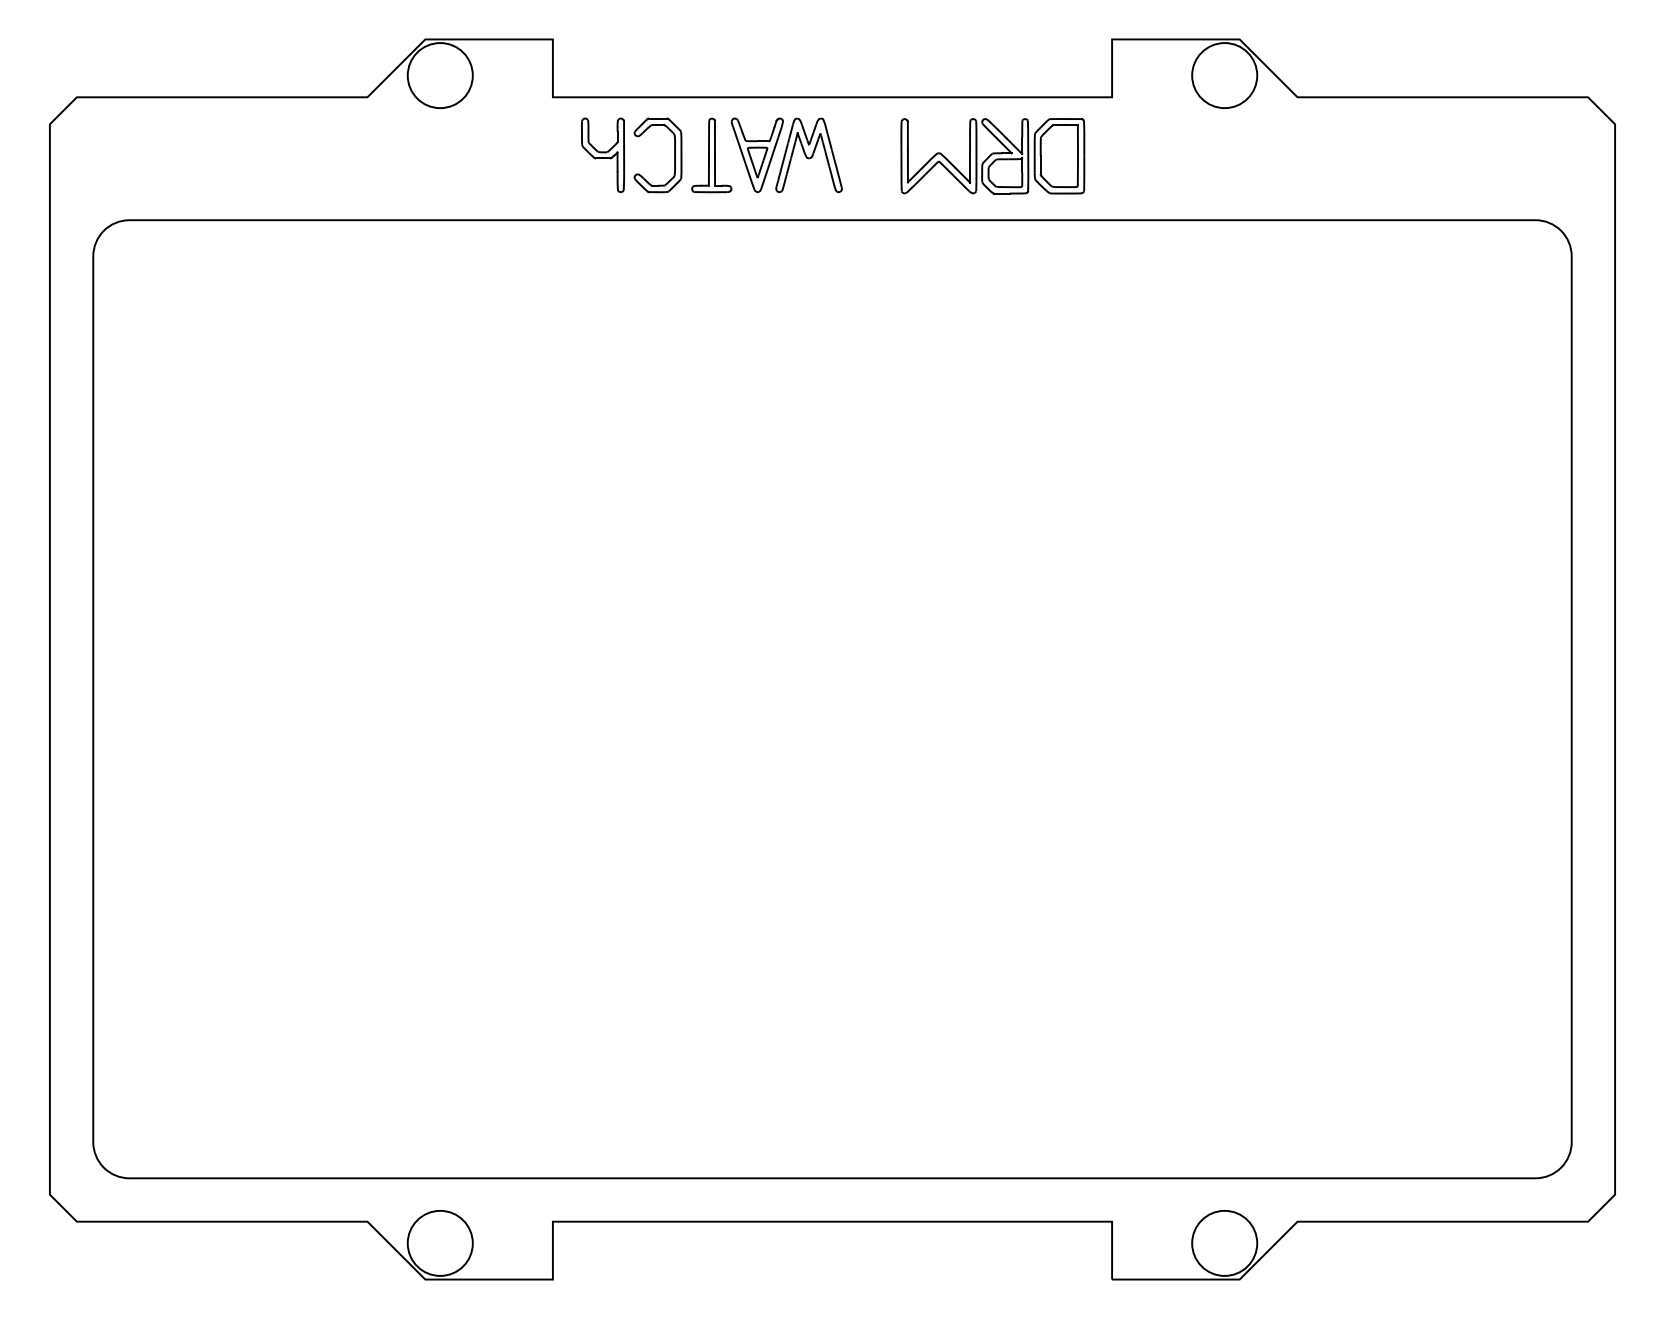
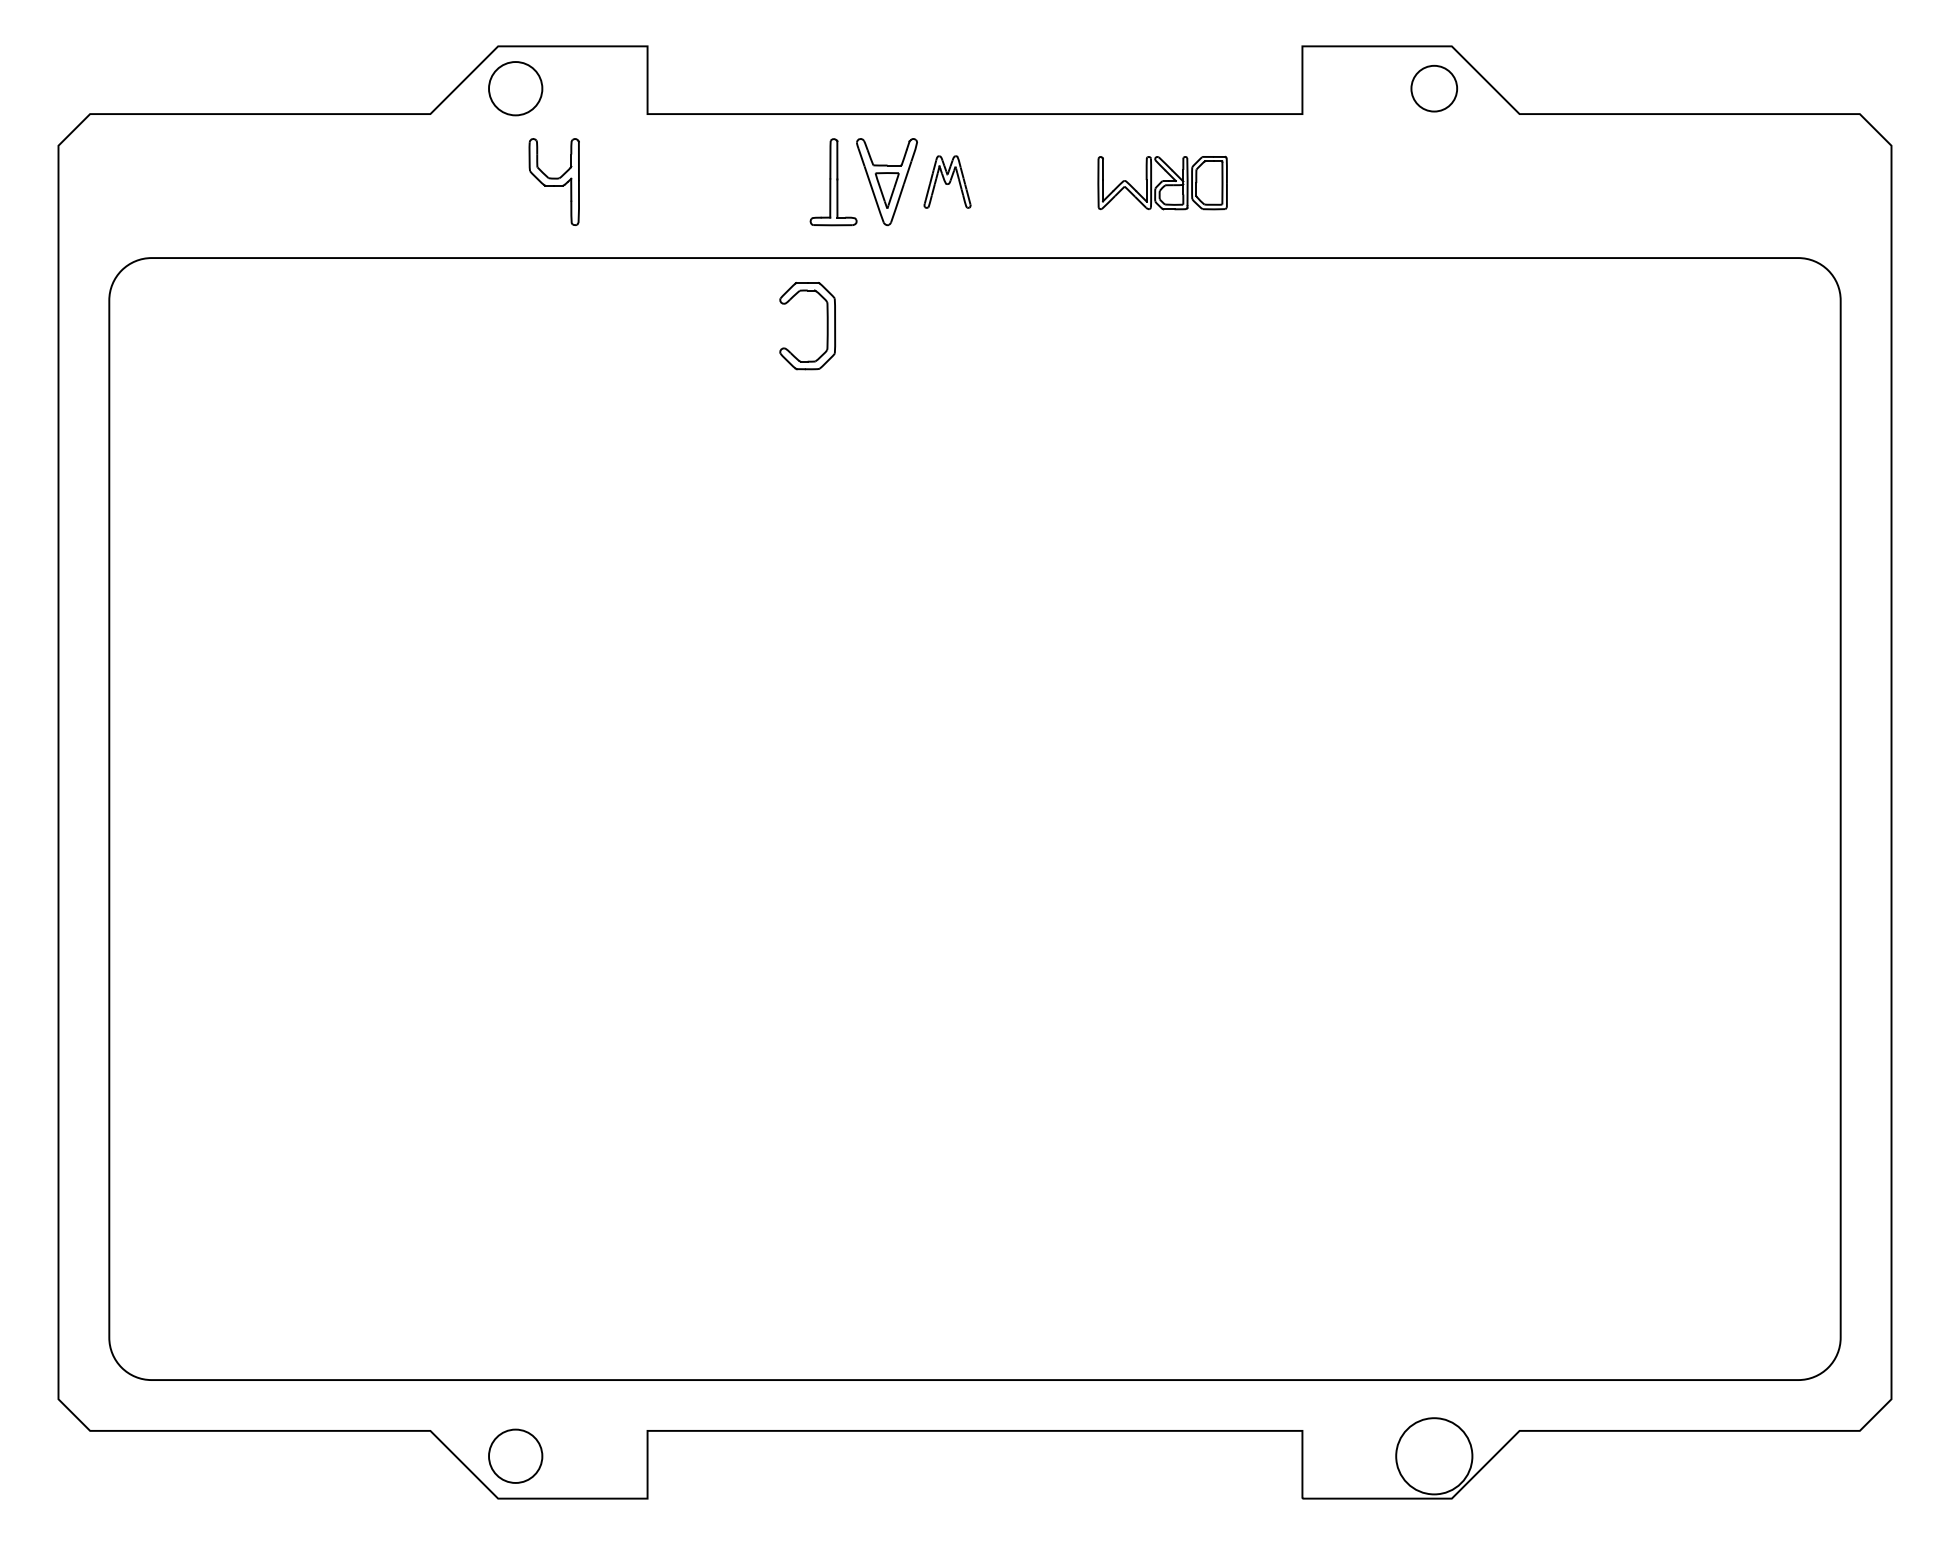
circle: (440, 75) -> (515, 88), size x0.7
circle: (1224, 75) -> (1434, 88), size x0.6
part: (602, 154) -> (553, 181), moved
part: (809, 154) -> (947, 181), size x0.6
part: (674, 155) -> (826, 326), moved
part: (992, 155) -> (1162, 182), size x0.6
circle: (440, 1243) -> (515, 1456), size x0.7

